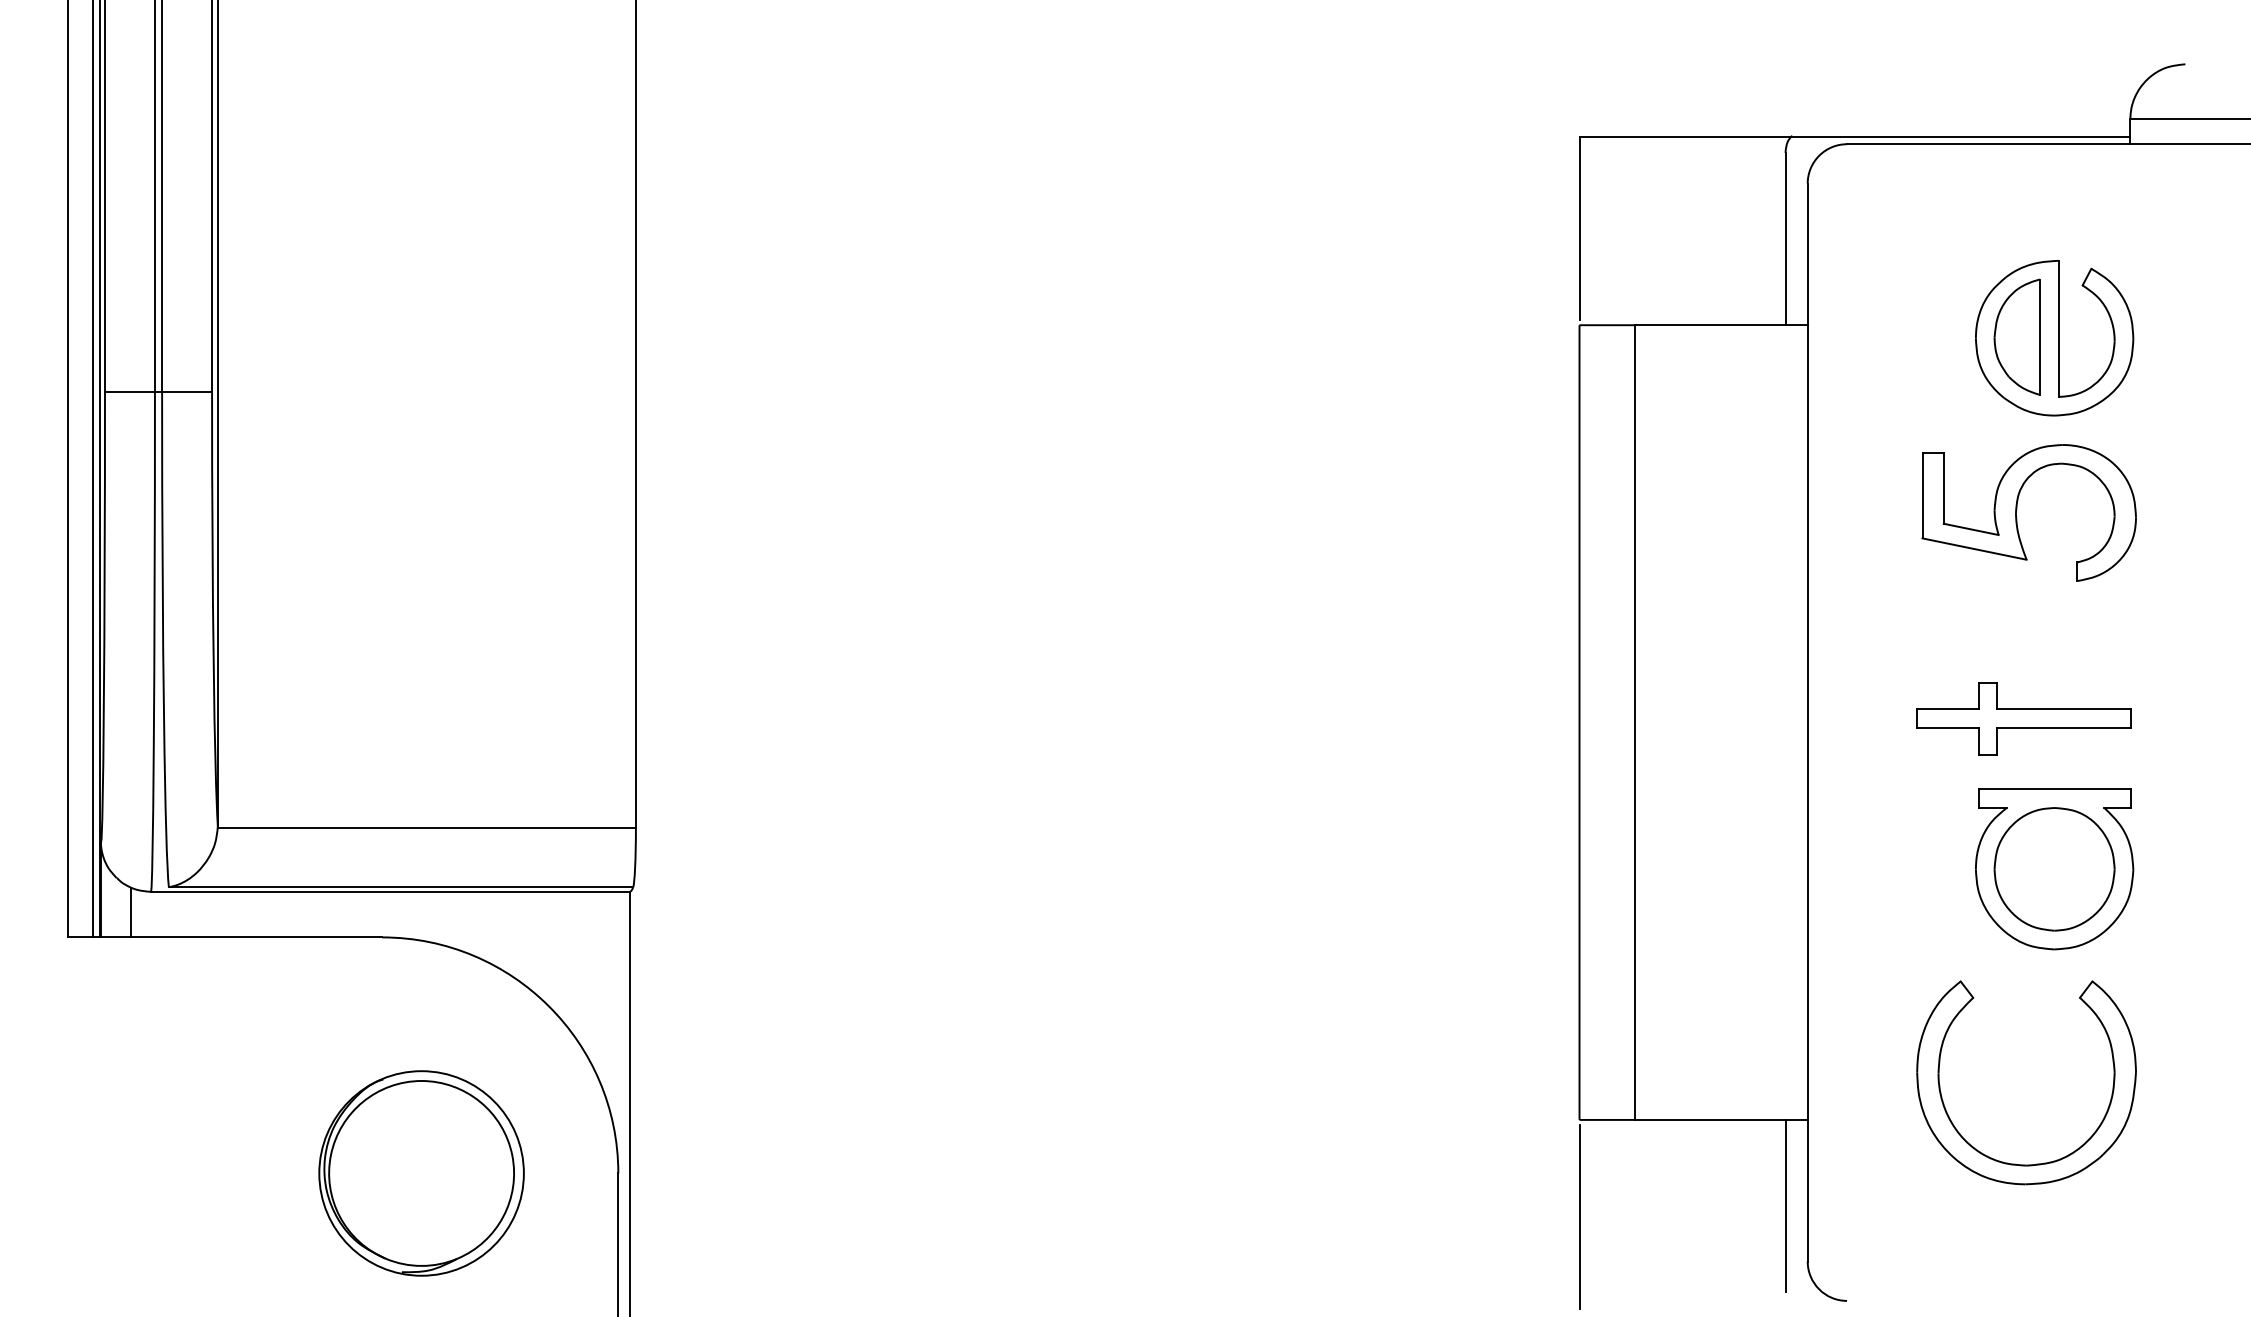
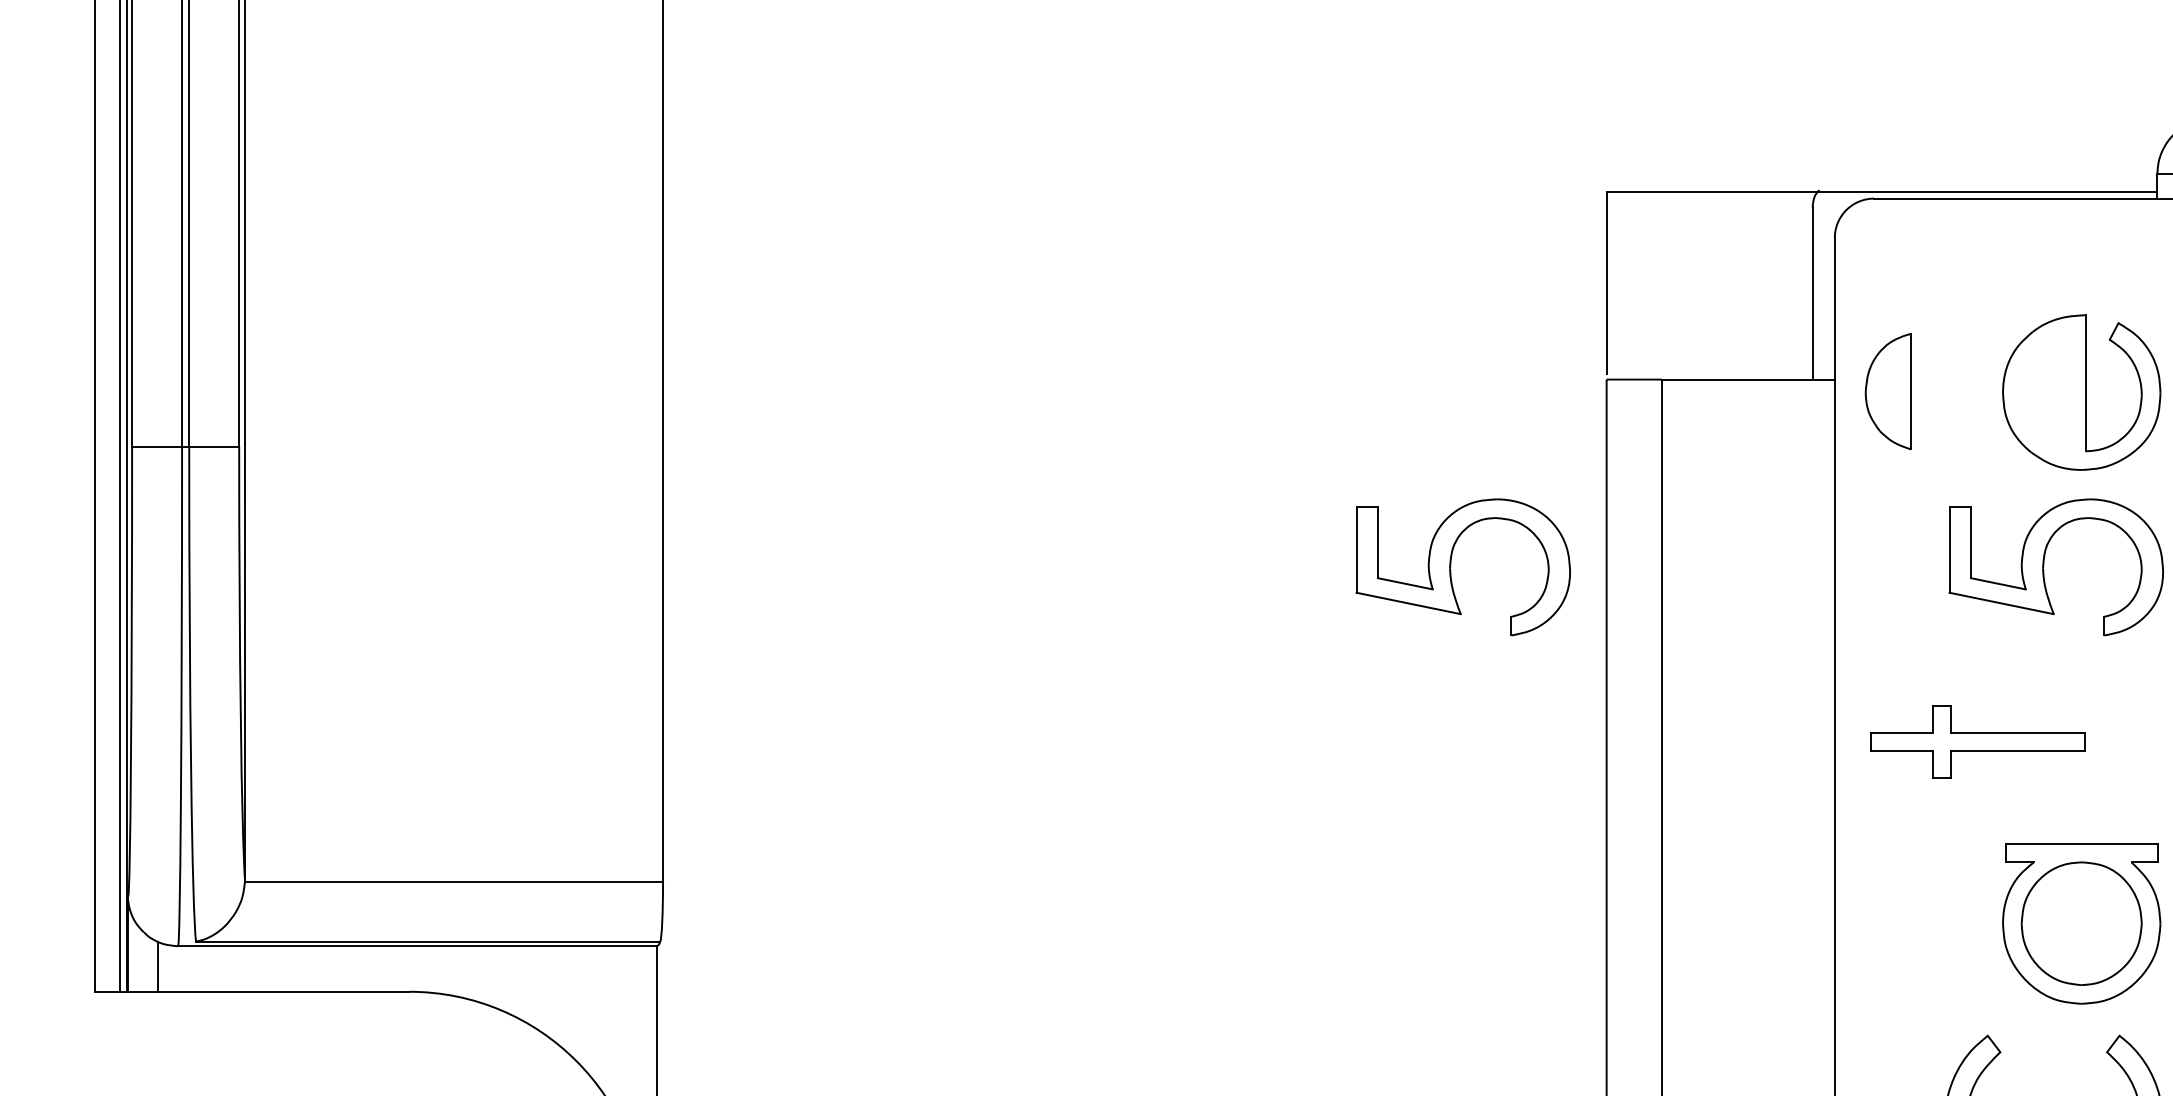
part: (2016, 336) -> (1887, 390), moved
part: (1424, 510) -> (1451, 564), added
part: (2023, 718) -> (1977, 741), moved

